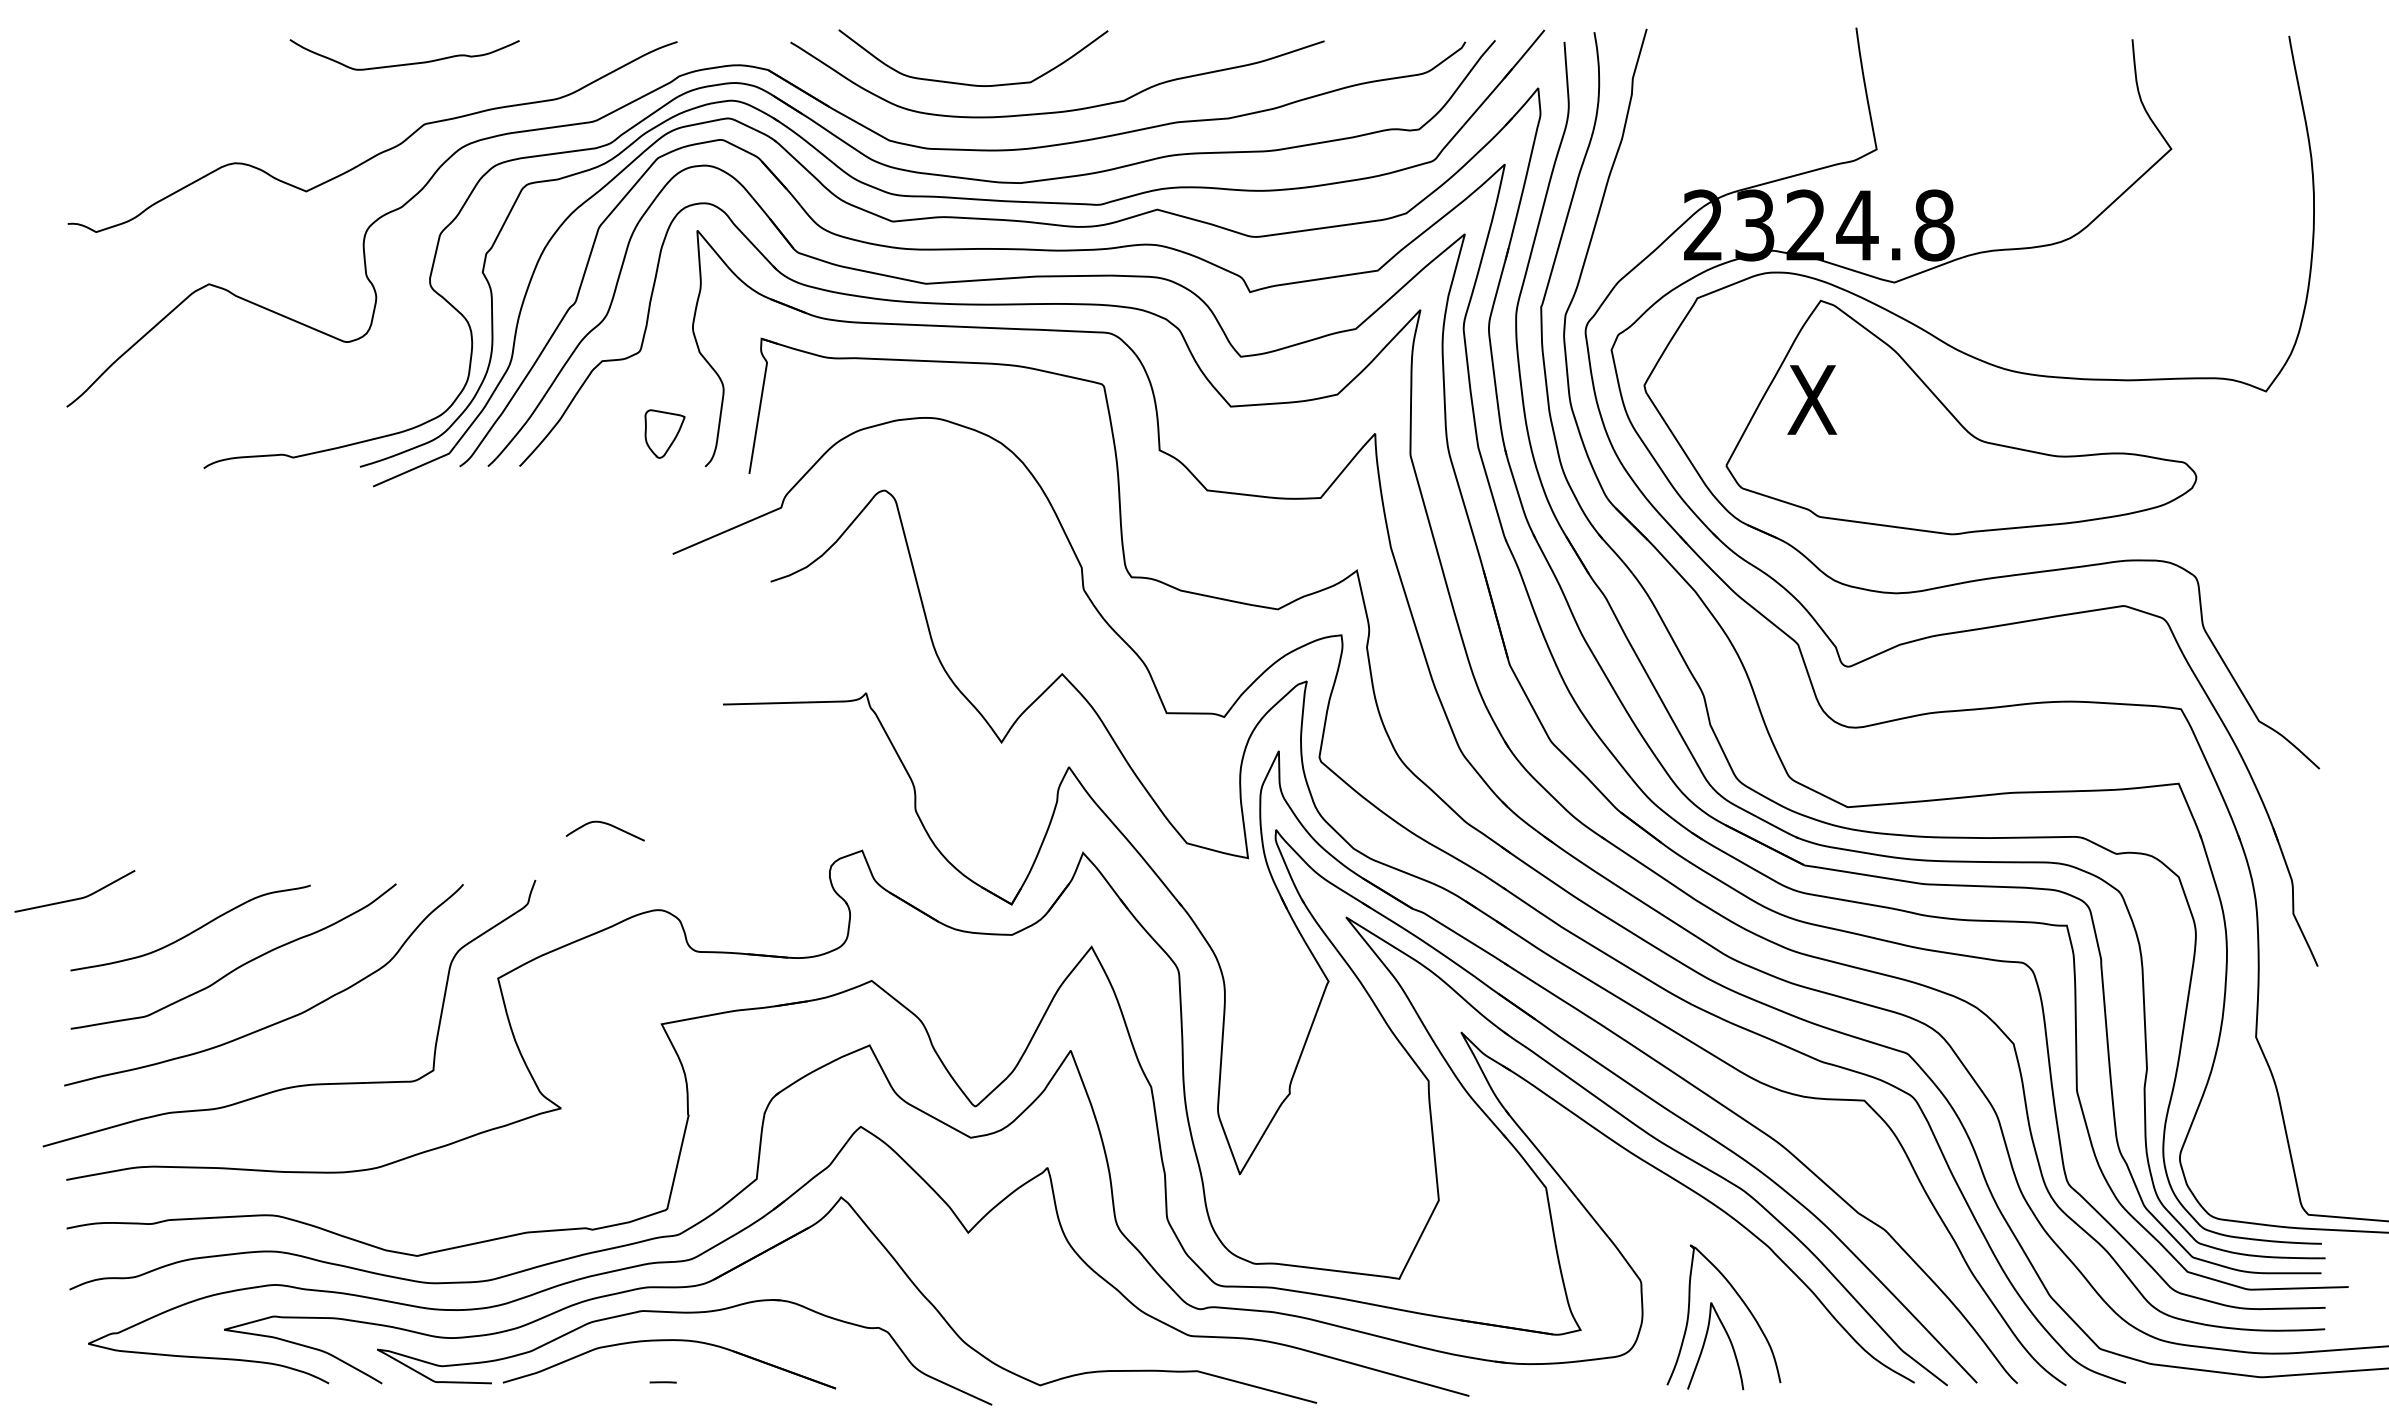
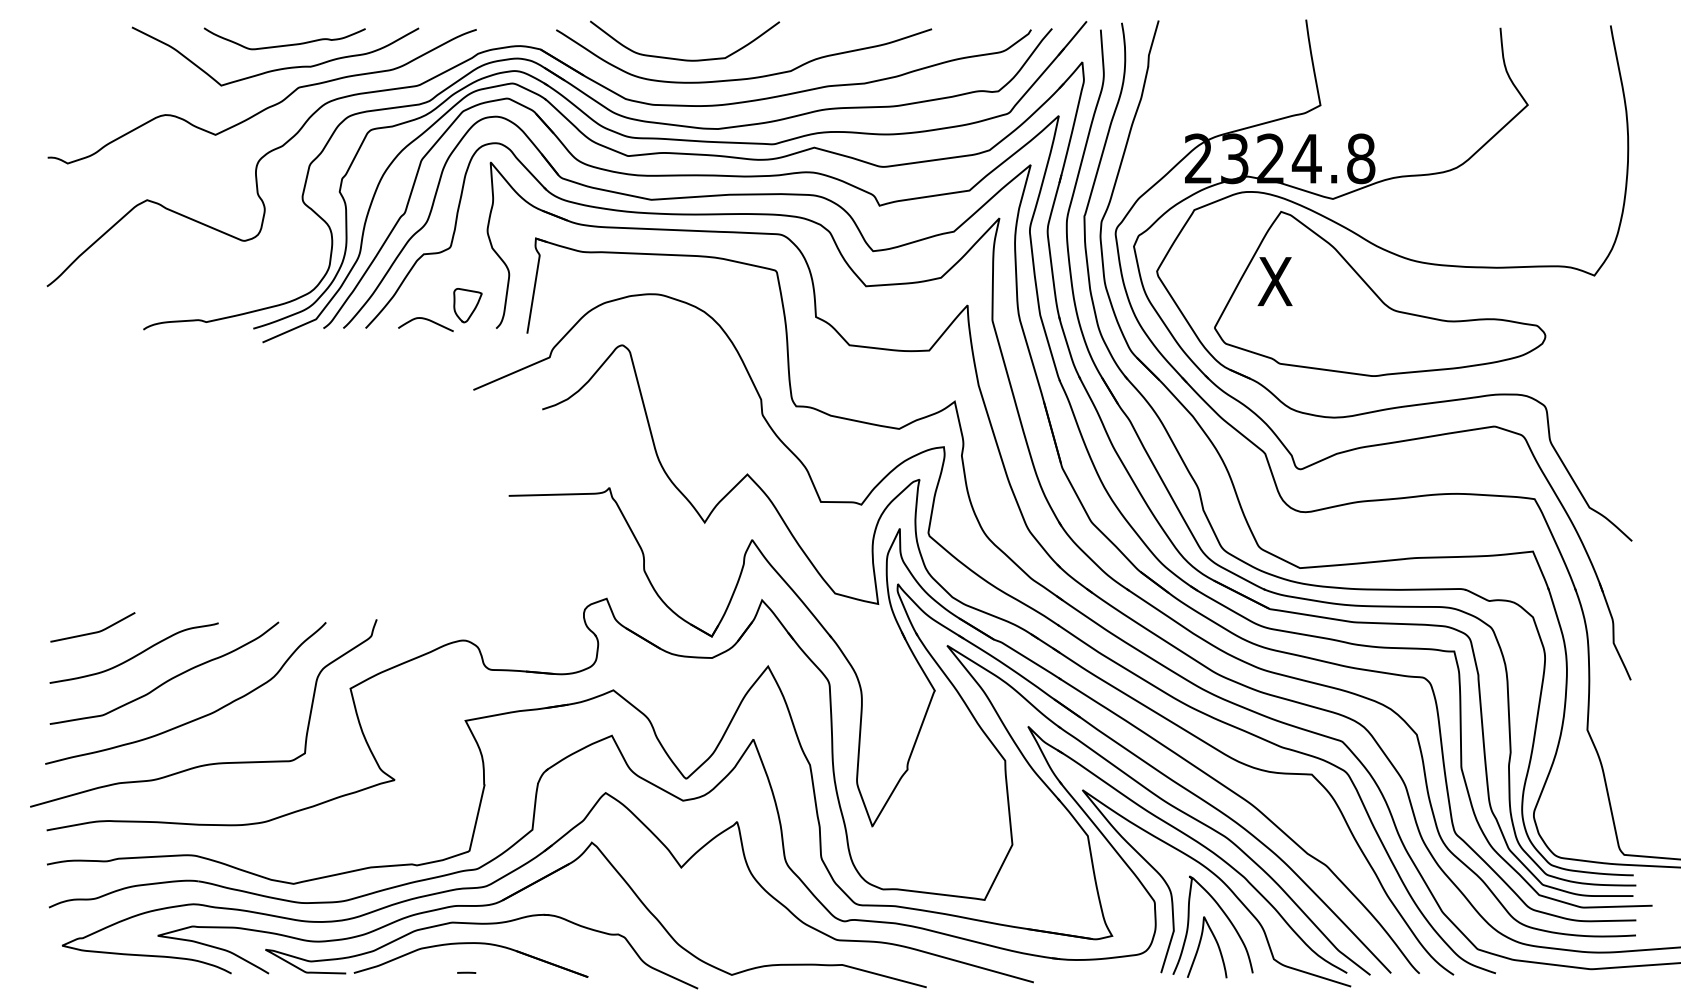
curve: (396, 97) -> (279, 68), added
curve: (605, 824) -> (426, 319), moved
curve: (74, 898) -> (92, 632), moved
curve: (1737, 1253) -> (1222, 882), added

